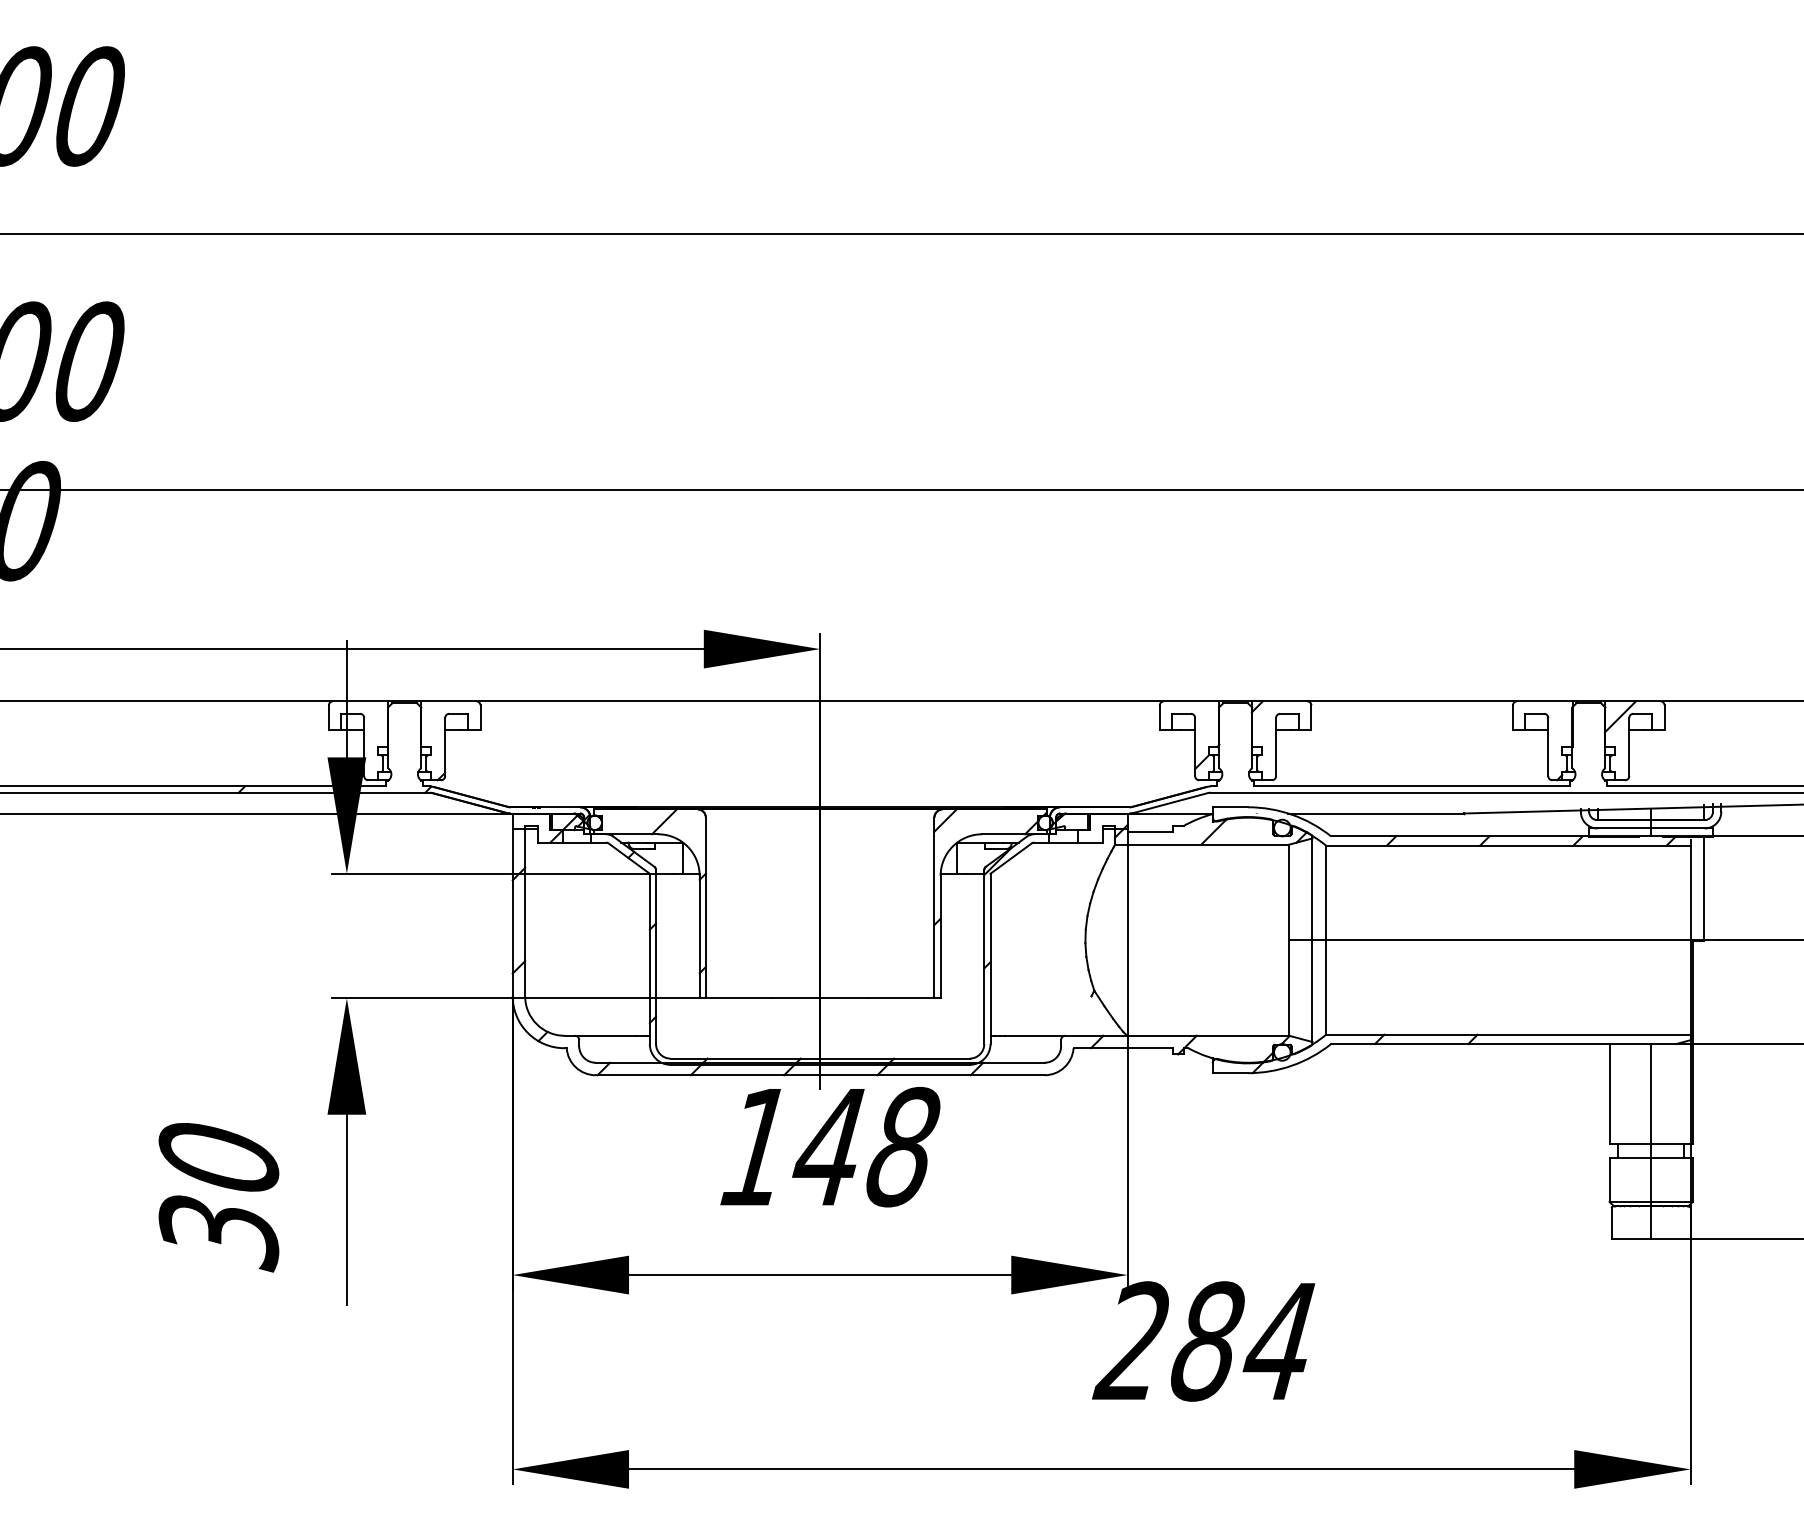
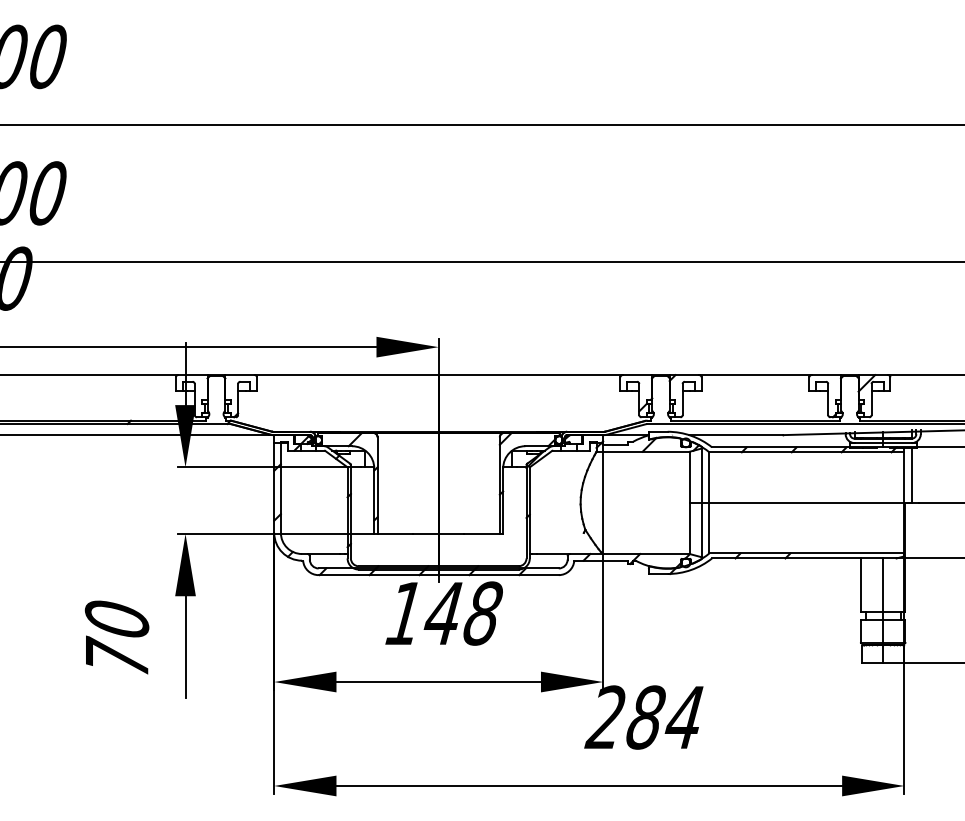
text: (217, 1229) -> (116, 657), 30 -> 70

